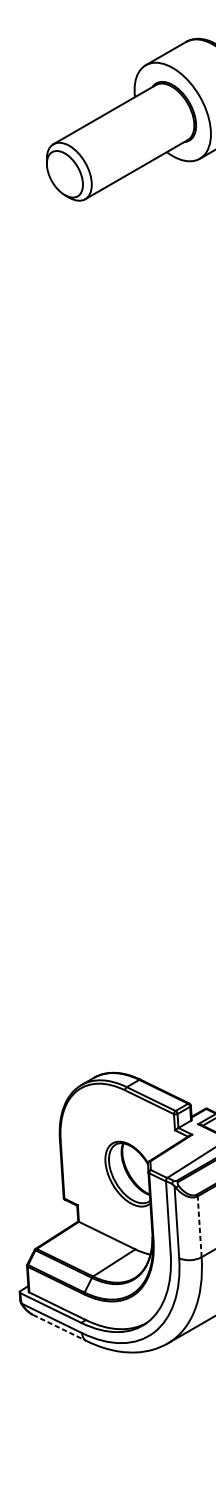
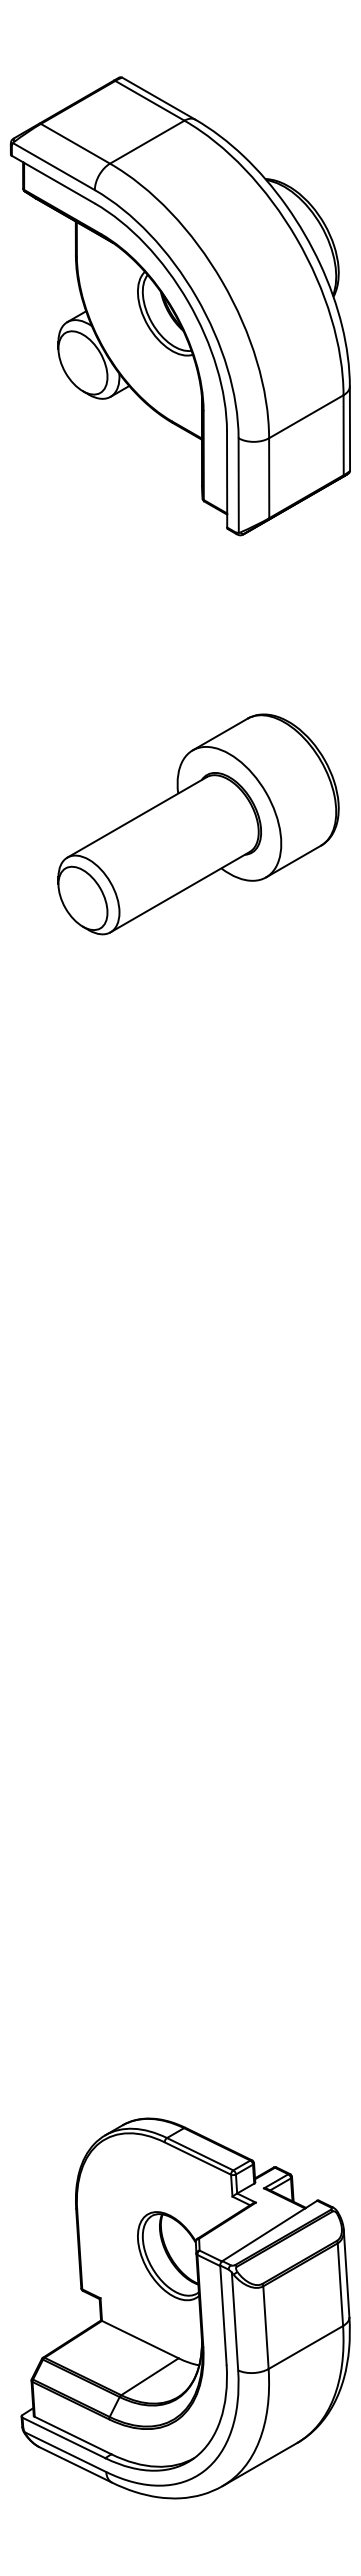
line: (199, 1226) -> (265, 2327), dashed -> solid
line: (60, 1328) -> (76, 2465), dashed -> solid

